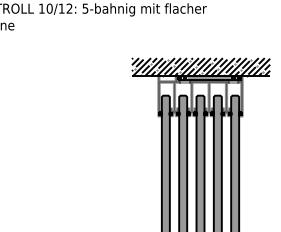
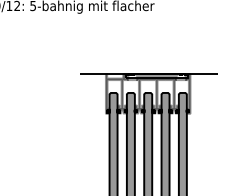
hatch: (201, 67) -> (149, 64), removed

